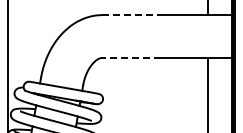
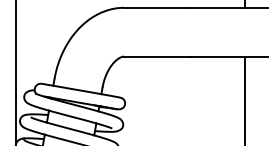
line: (131, 15) -> (157, 8), dashed -> solid
line: (130, 57) -> (156, 56), dashed -> solid

